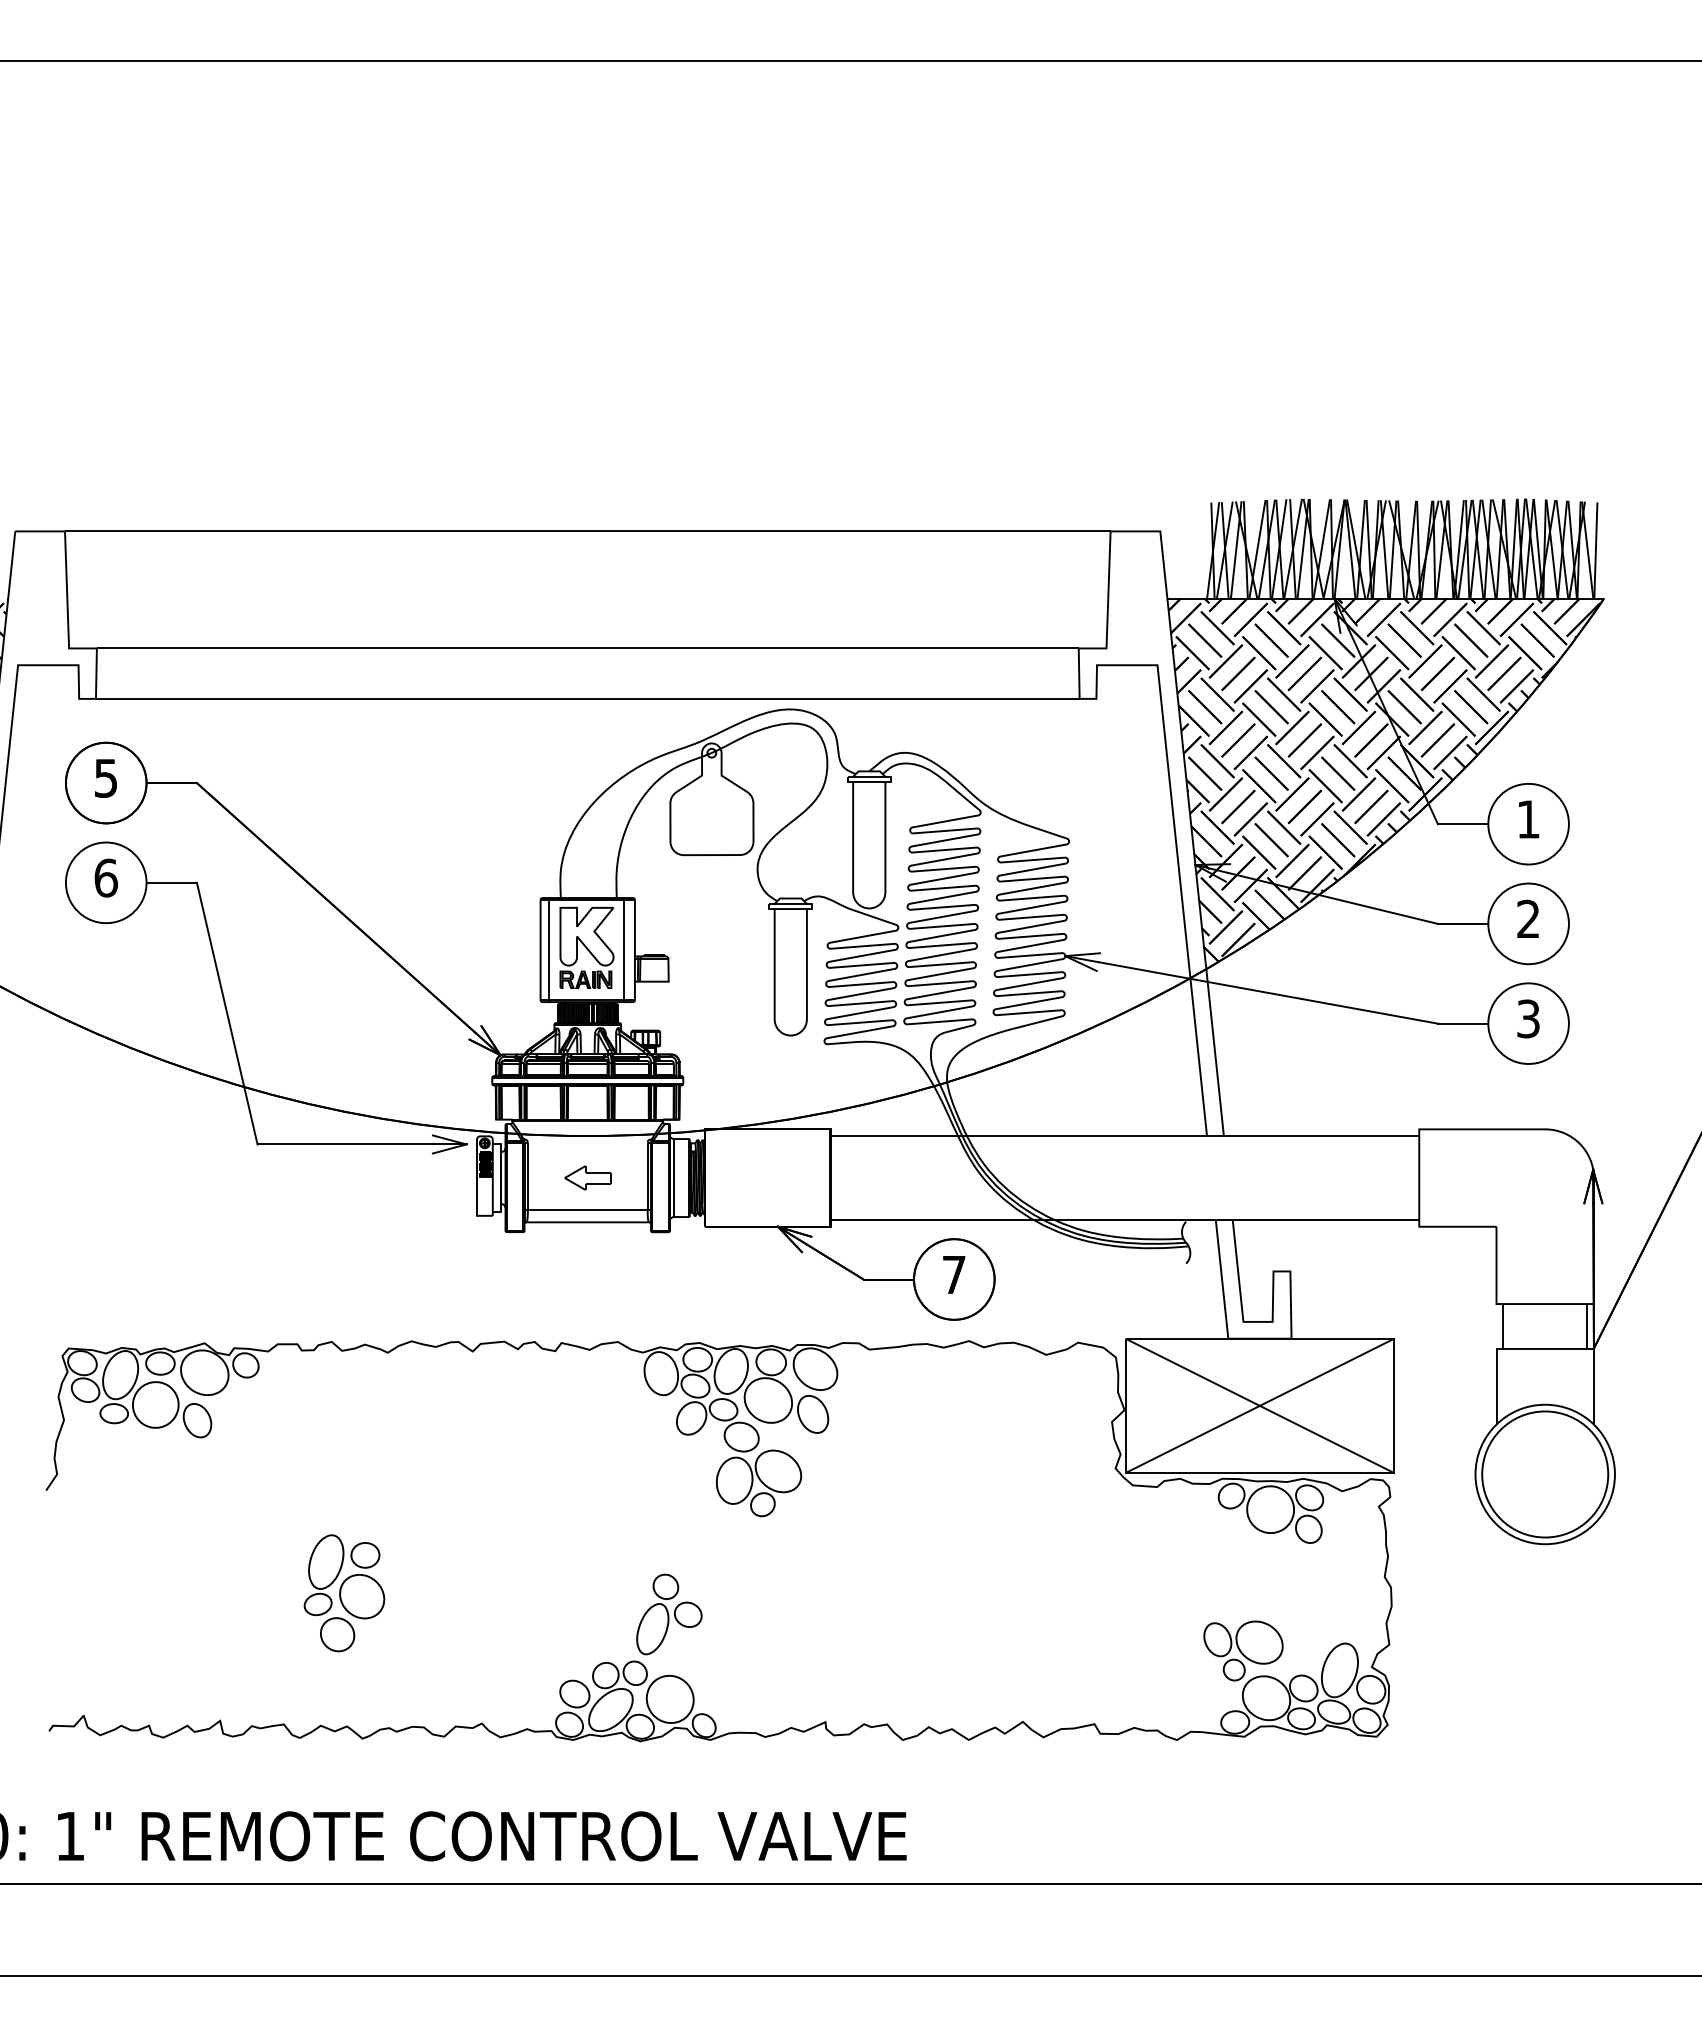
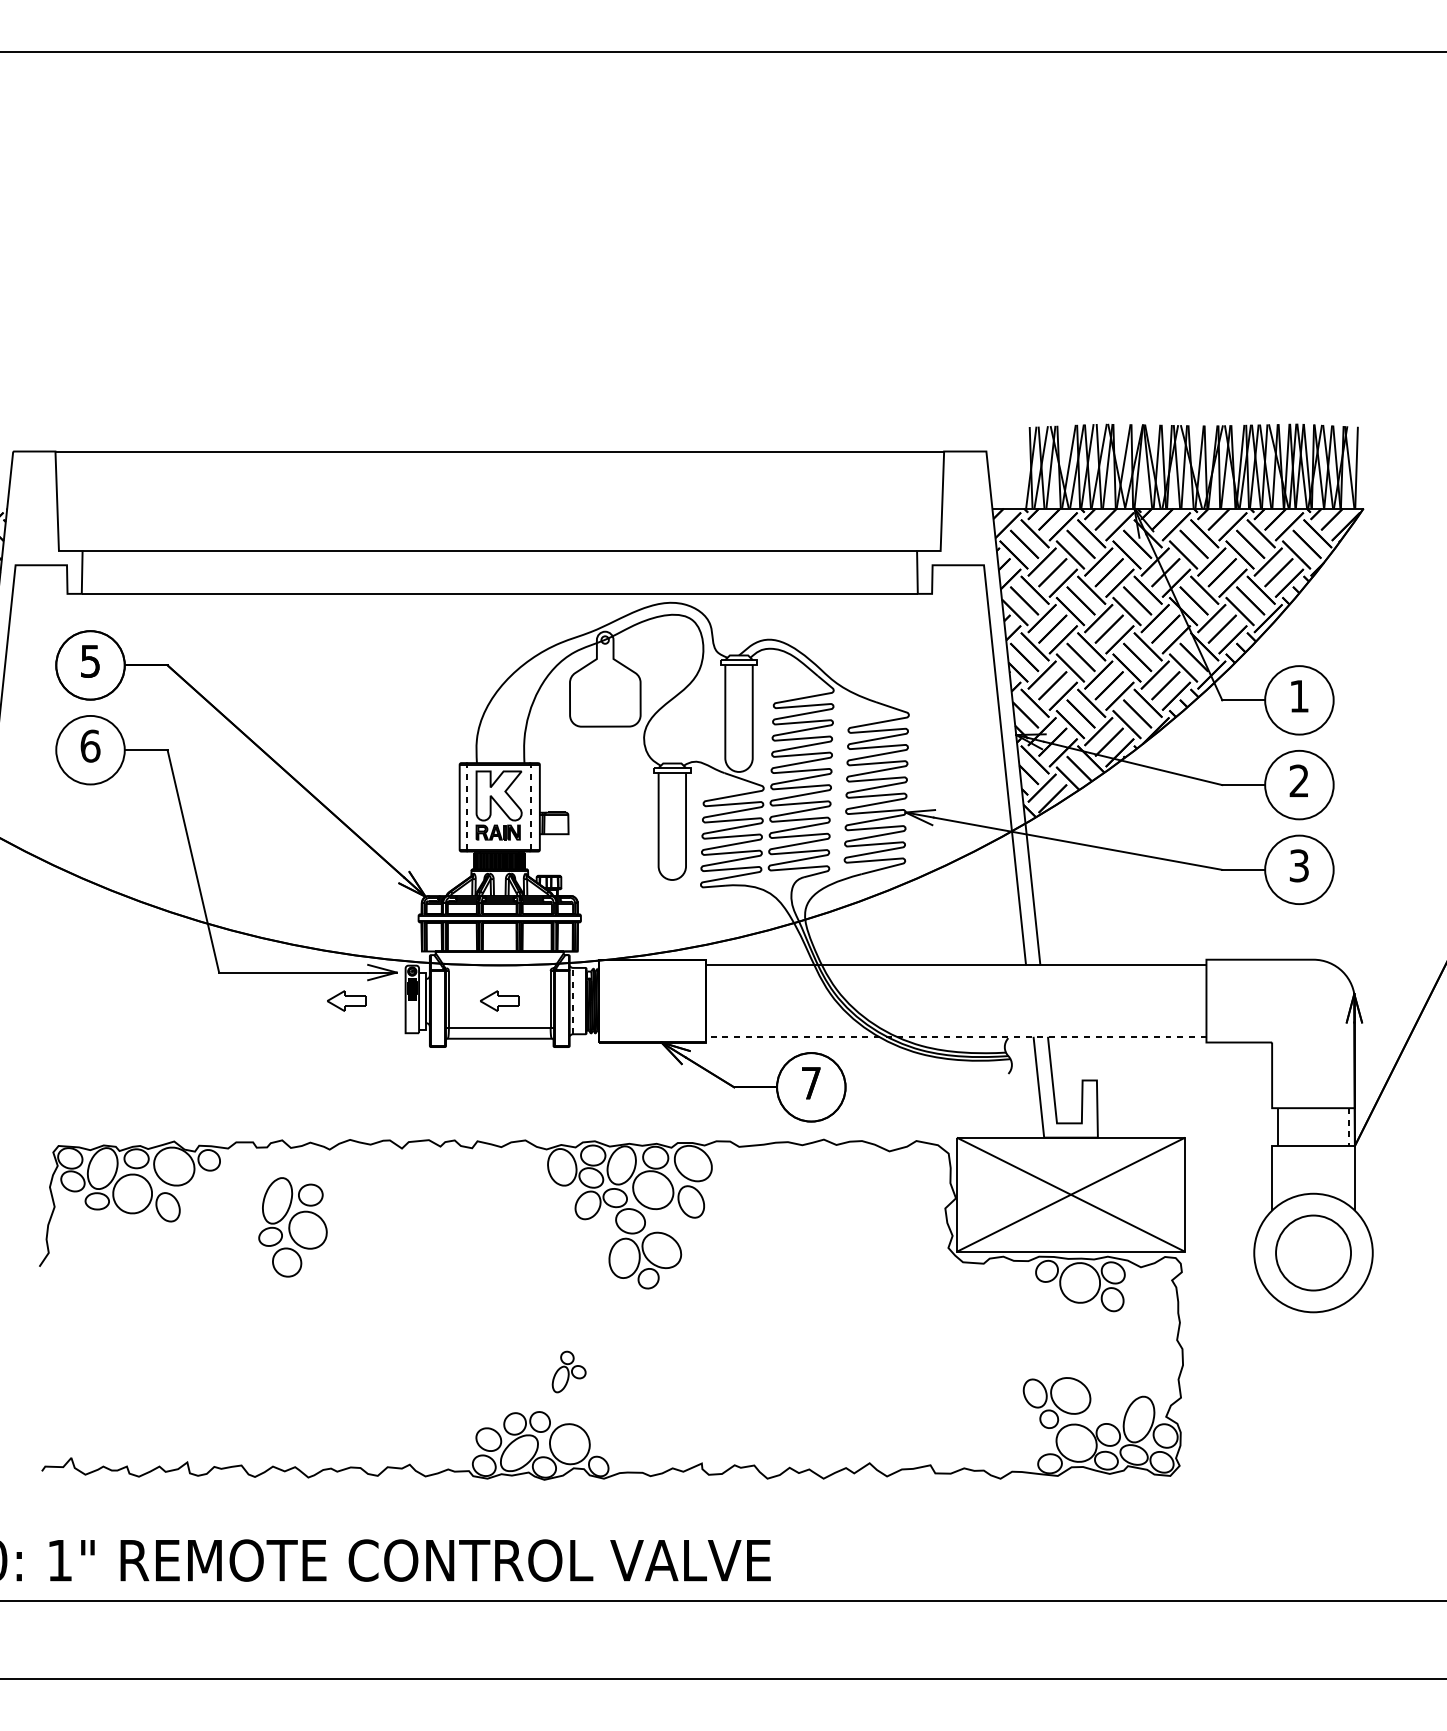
line: (548, 949) -> (466, 806), solid -> dashed
line: (623, 949) -> (530, 806), solid -> dashed
part: (407, 1177) -> (346, 1000), added
line: (674, 1177) -> (573, 1000), solid -> dashed
line: (1124, 1220) -> (955, 1037), solid -> dashed
line: (1587, 1326) -> (1349, 1127), solid -> dashed
circle: (1545, 1474) -> (1313, 1253), size x0.7
part: (344, 1593) -> (293, 1227), moved
part: (669, 1614) -> (569, 1372), size x0.6

